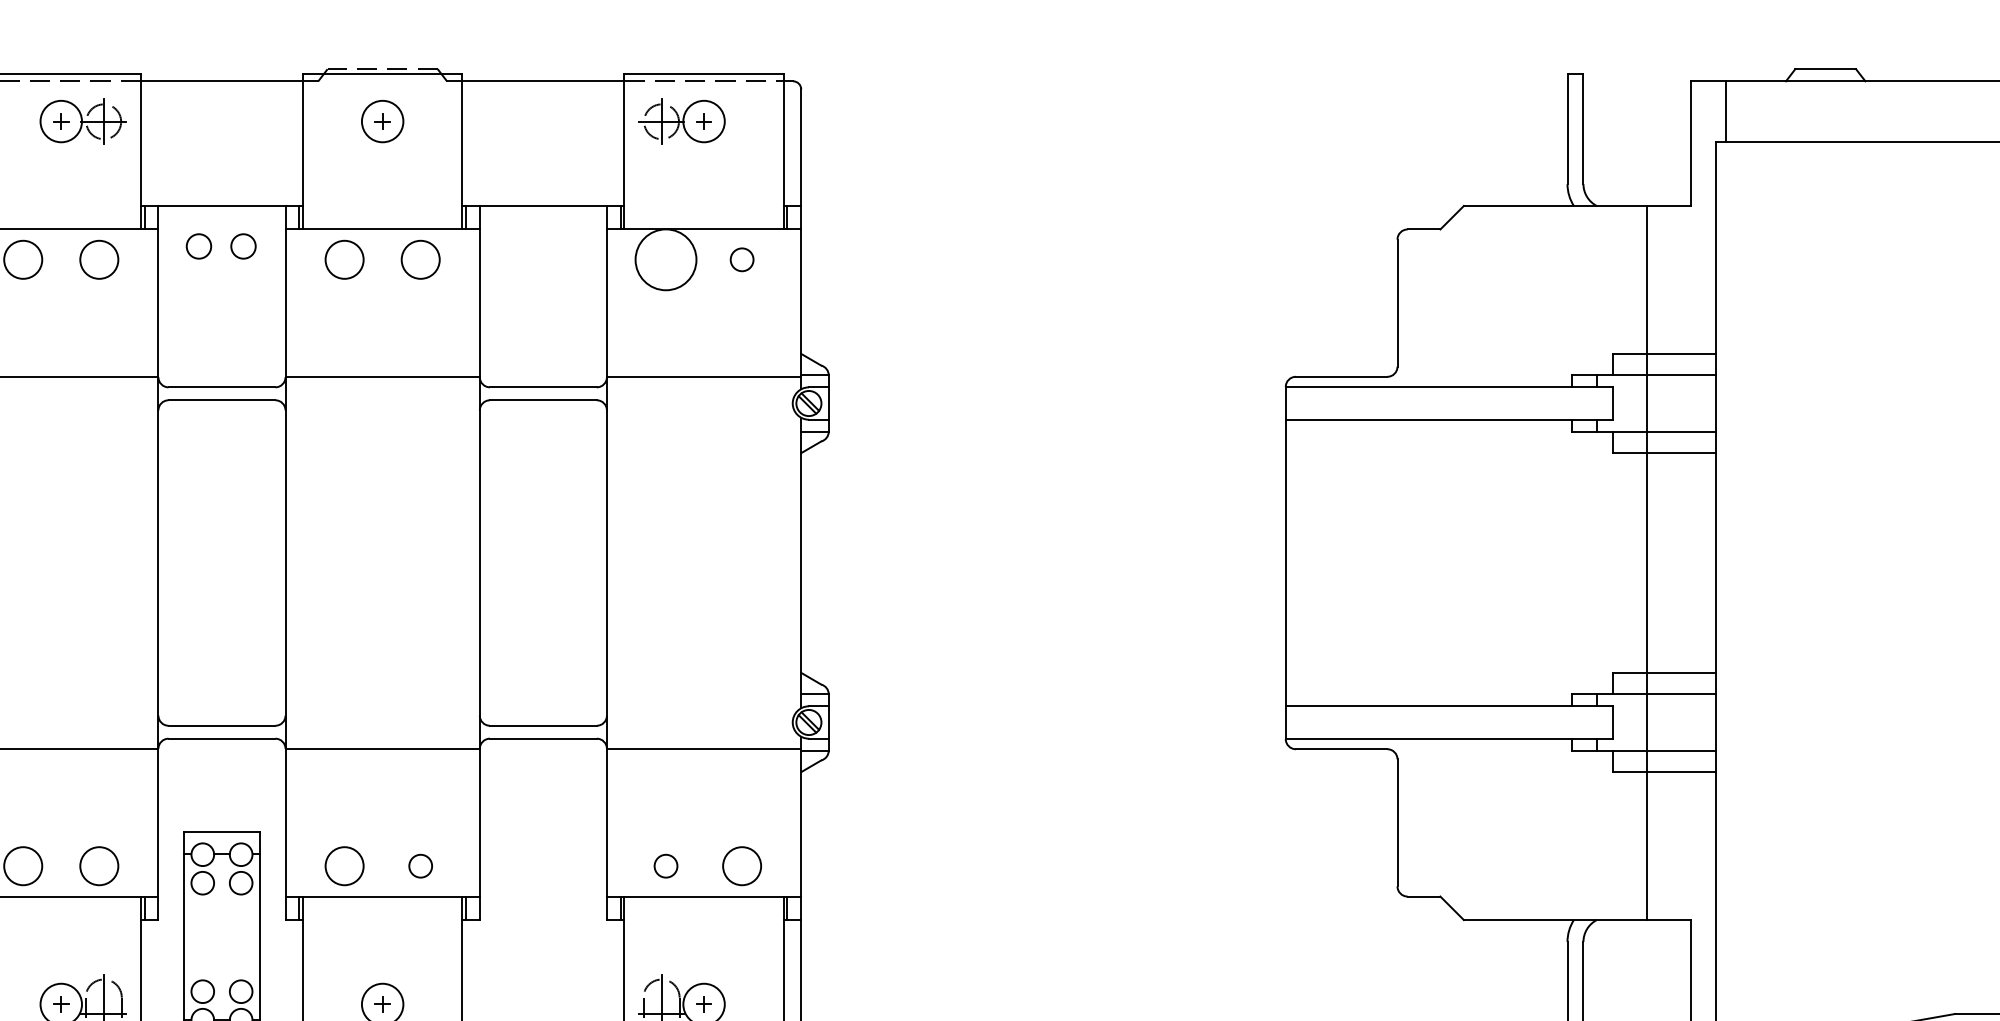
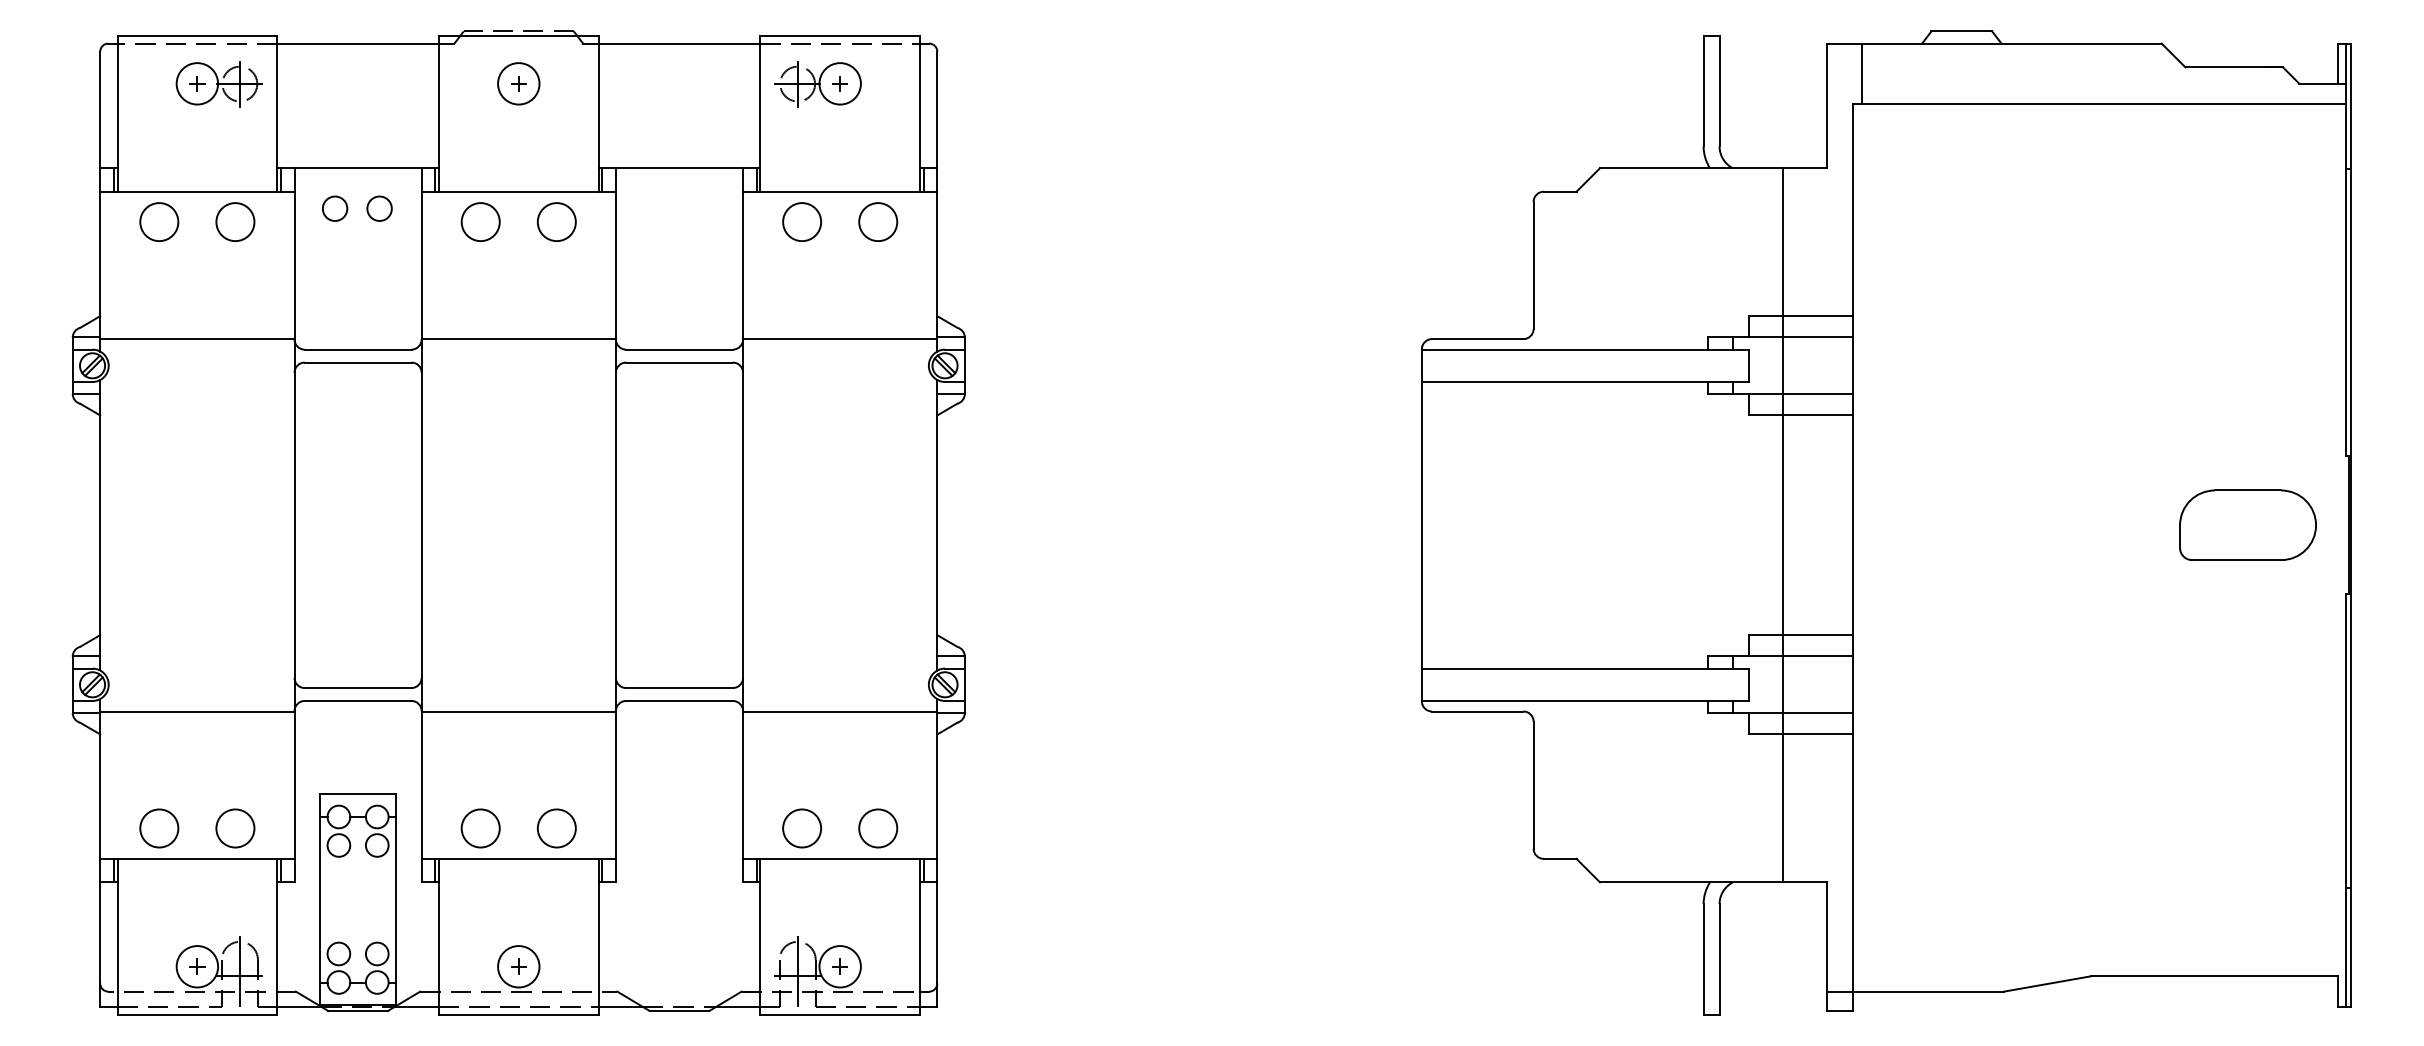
circle: (666, 260) -> (802, 222), size x0.62
circle: (742, 260) -> (878, 222), size x1.67
circle: (420, 866) -> (556, 828), size x1.67
circle: (666, 866) -> (802, 828), size x1.67

